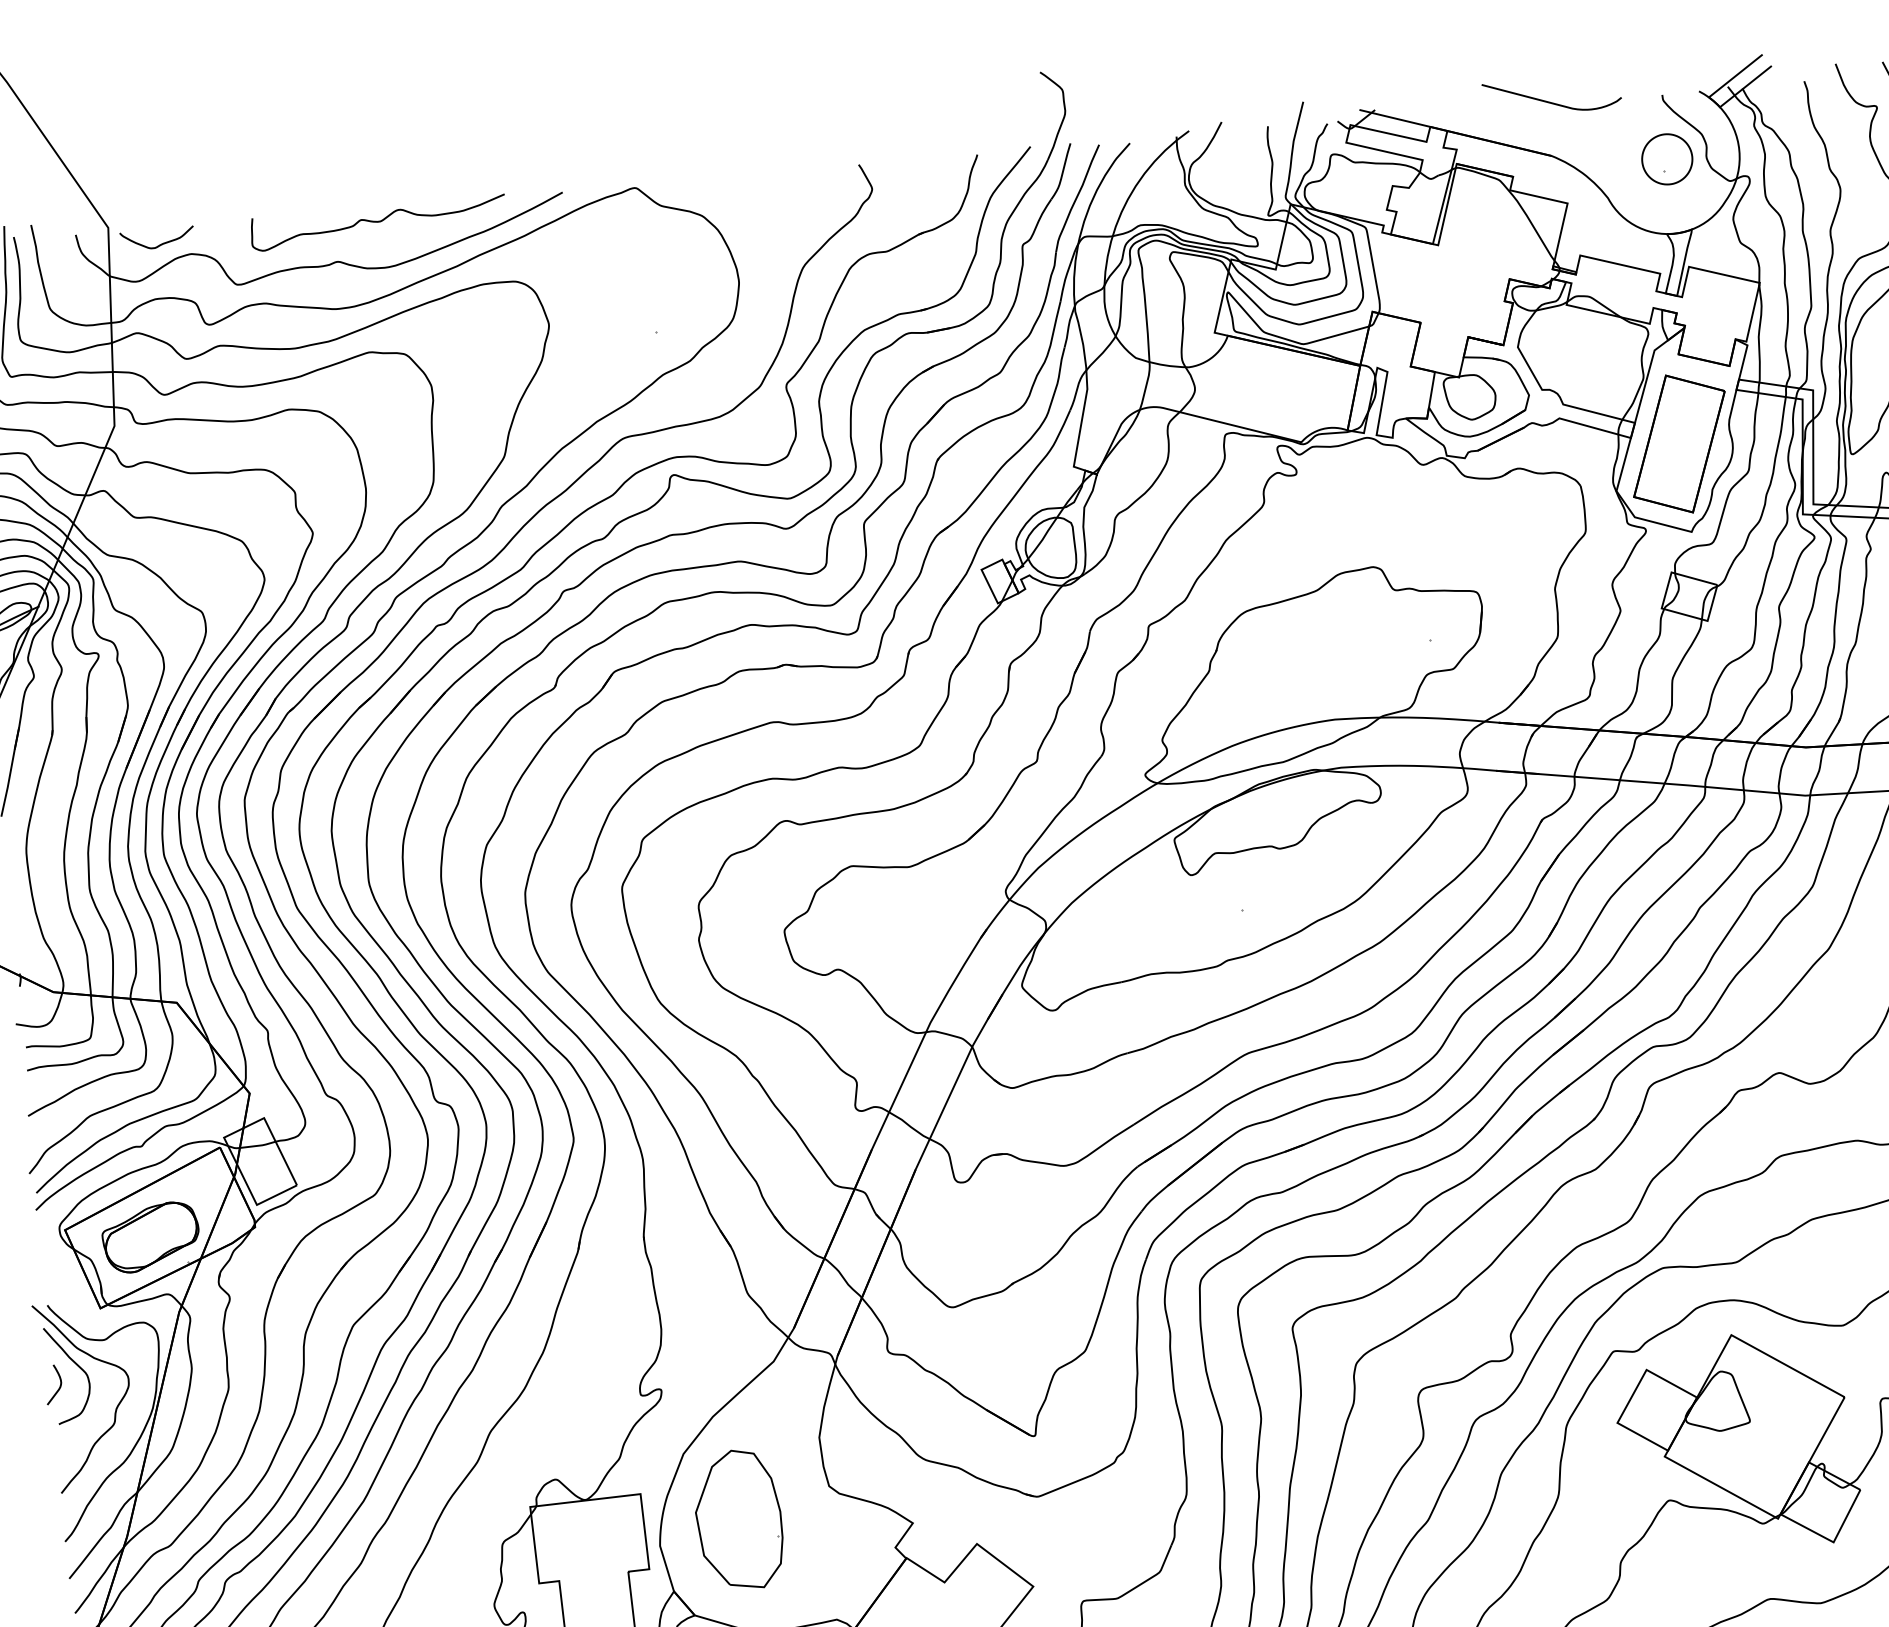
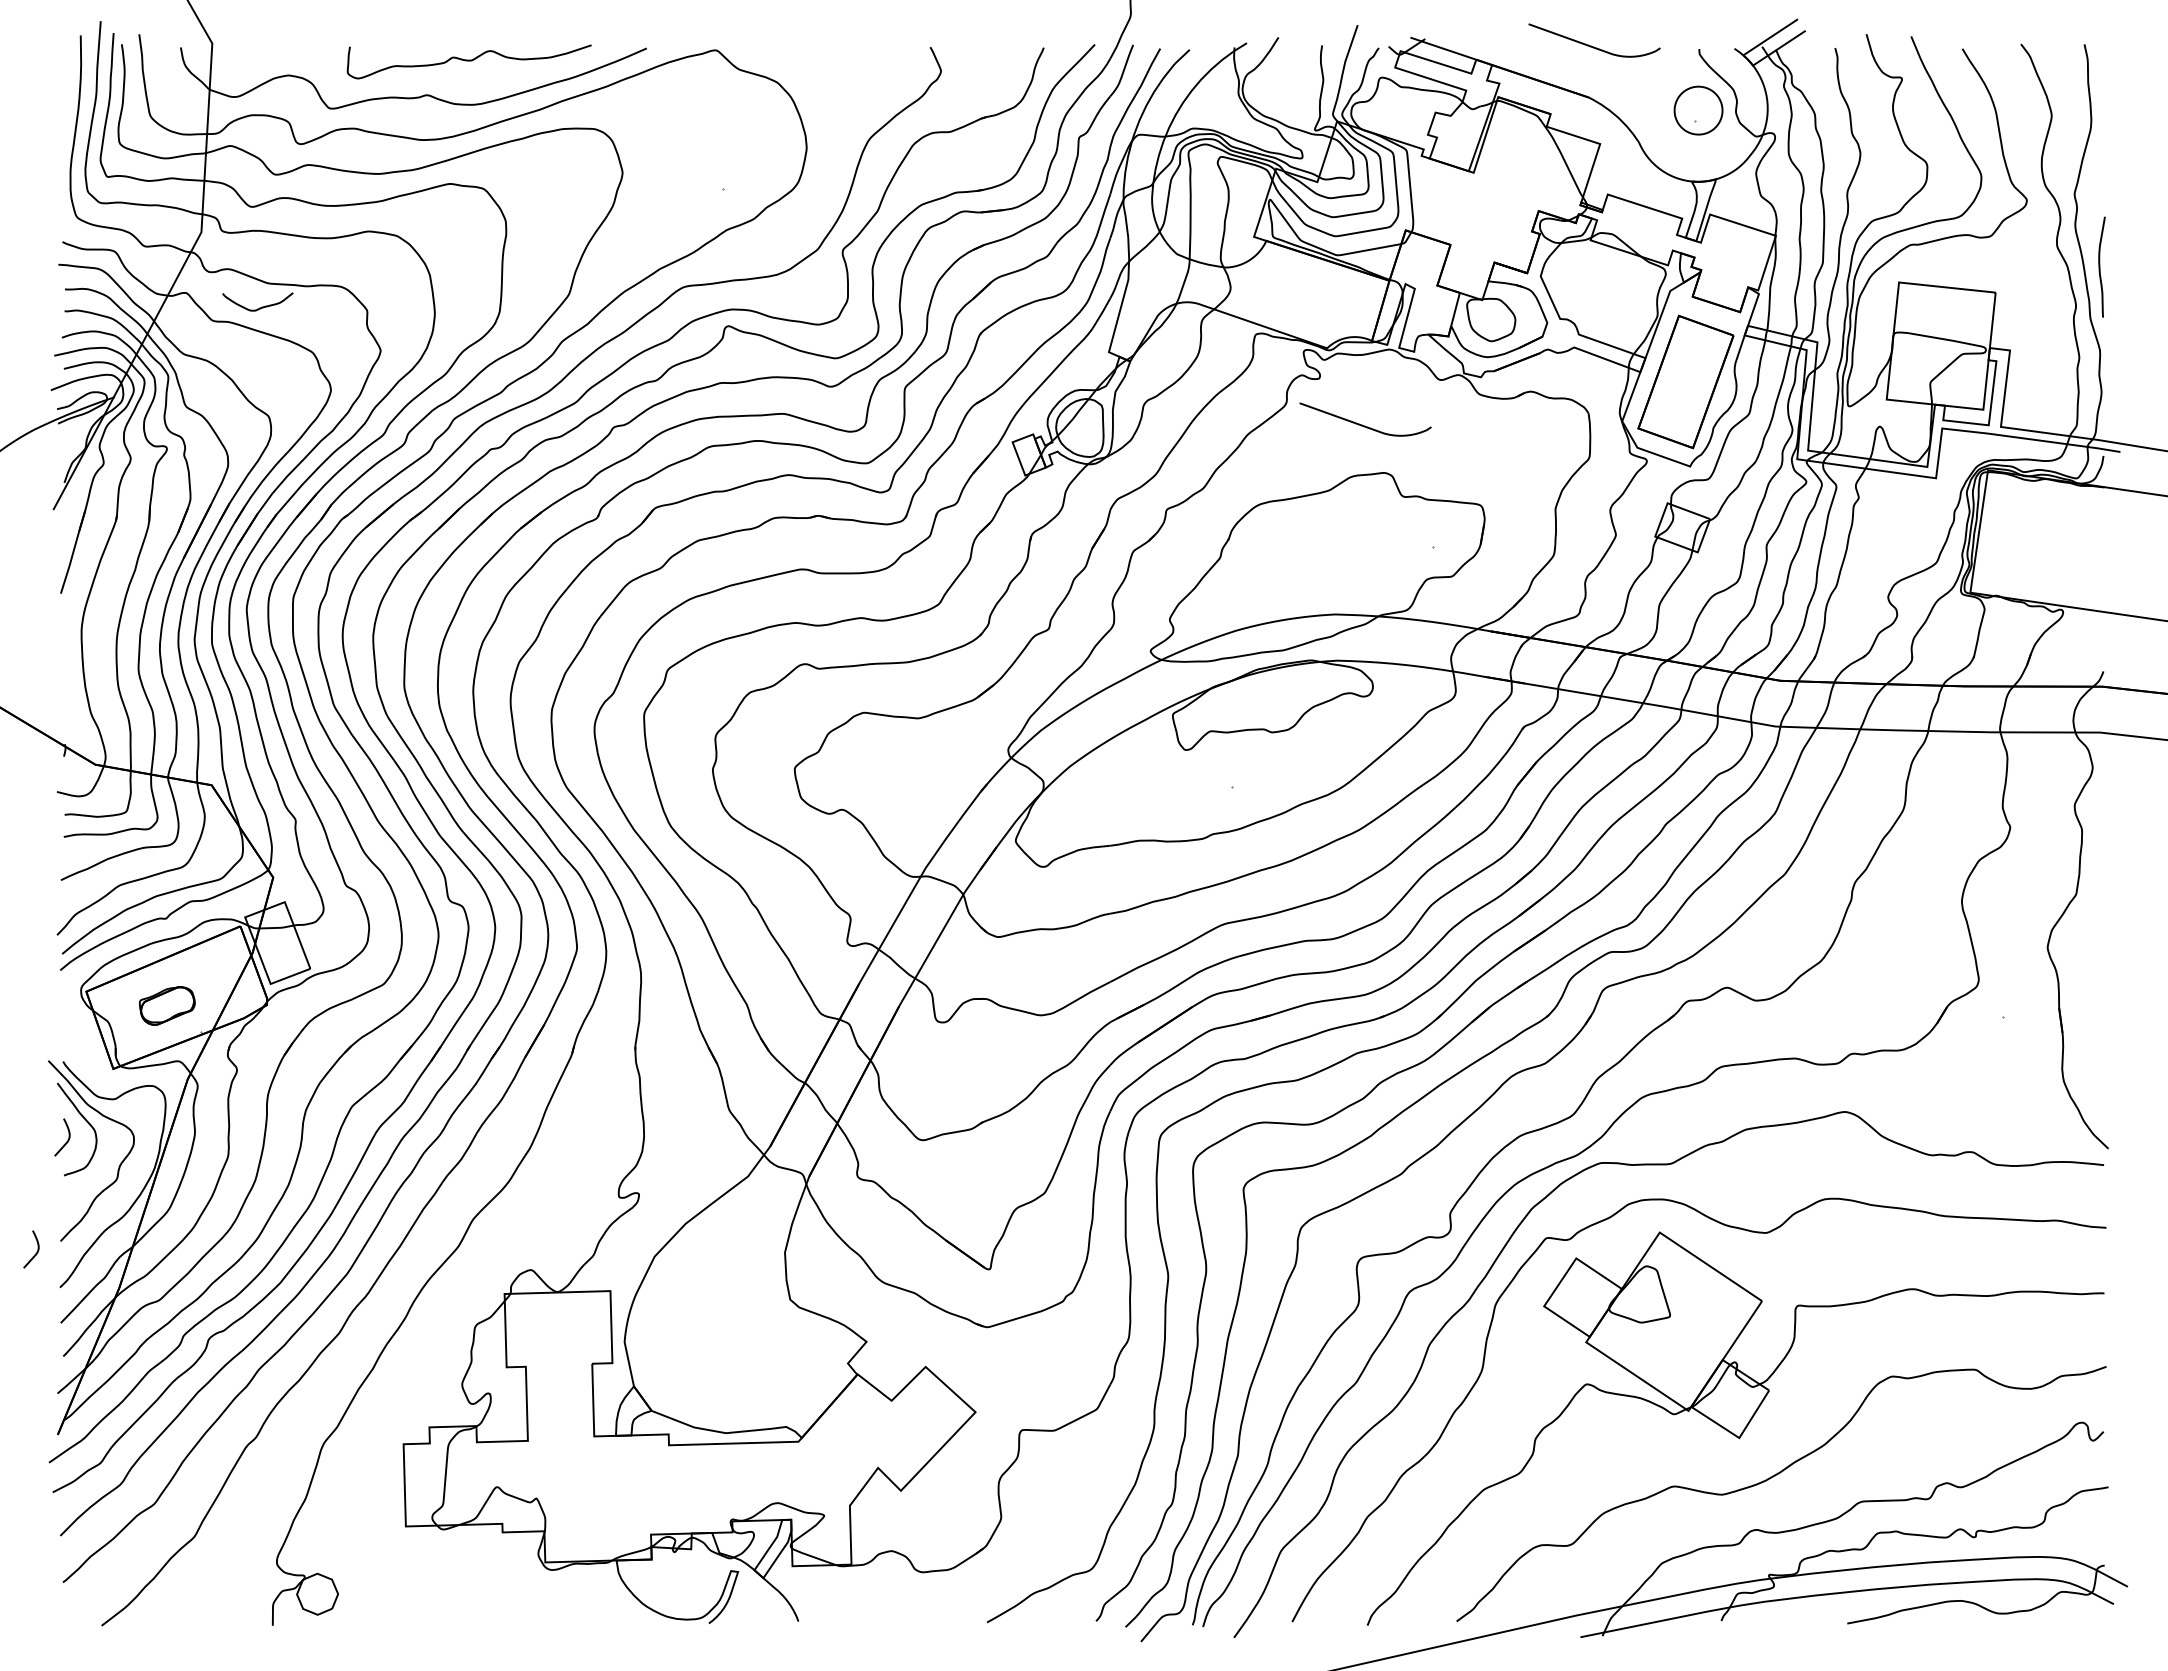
curve: (159, 244) -> (259, 307), moved
curve: (1345, 518) -> (1362, 424), added
part: (151, 1237) -> (167, 1005), size x0.6
curve: (37, 1506) -> (36, 1251), added
part: (738, 1519) -> (701, 1323), removed

